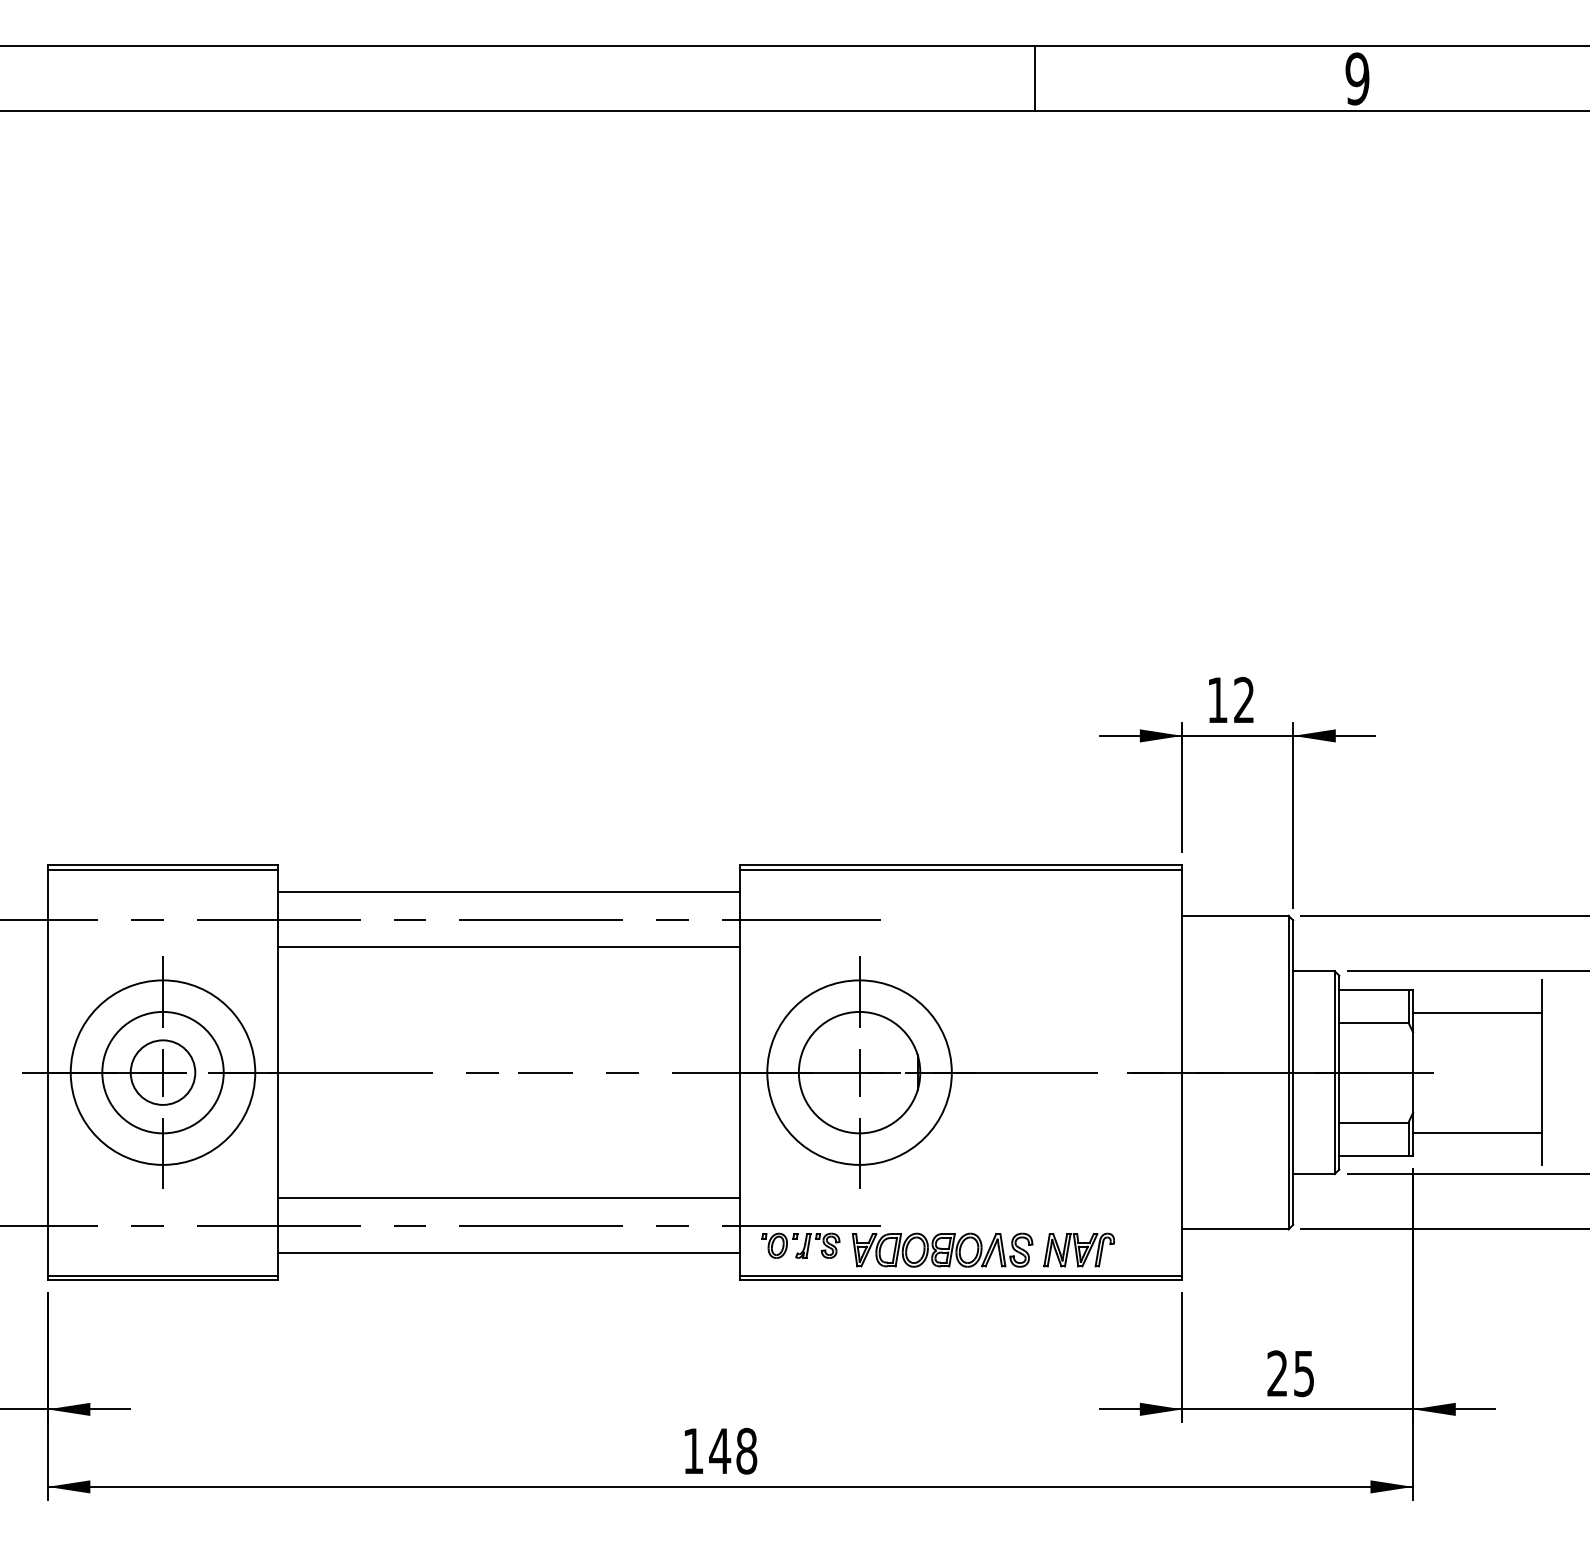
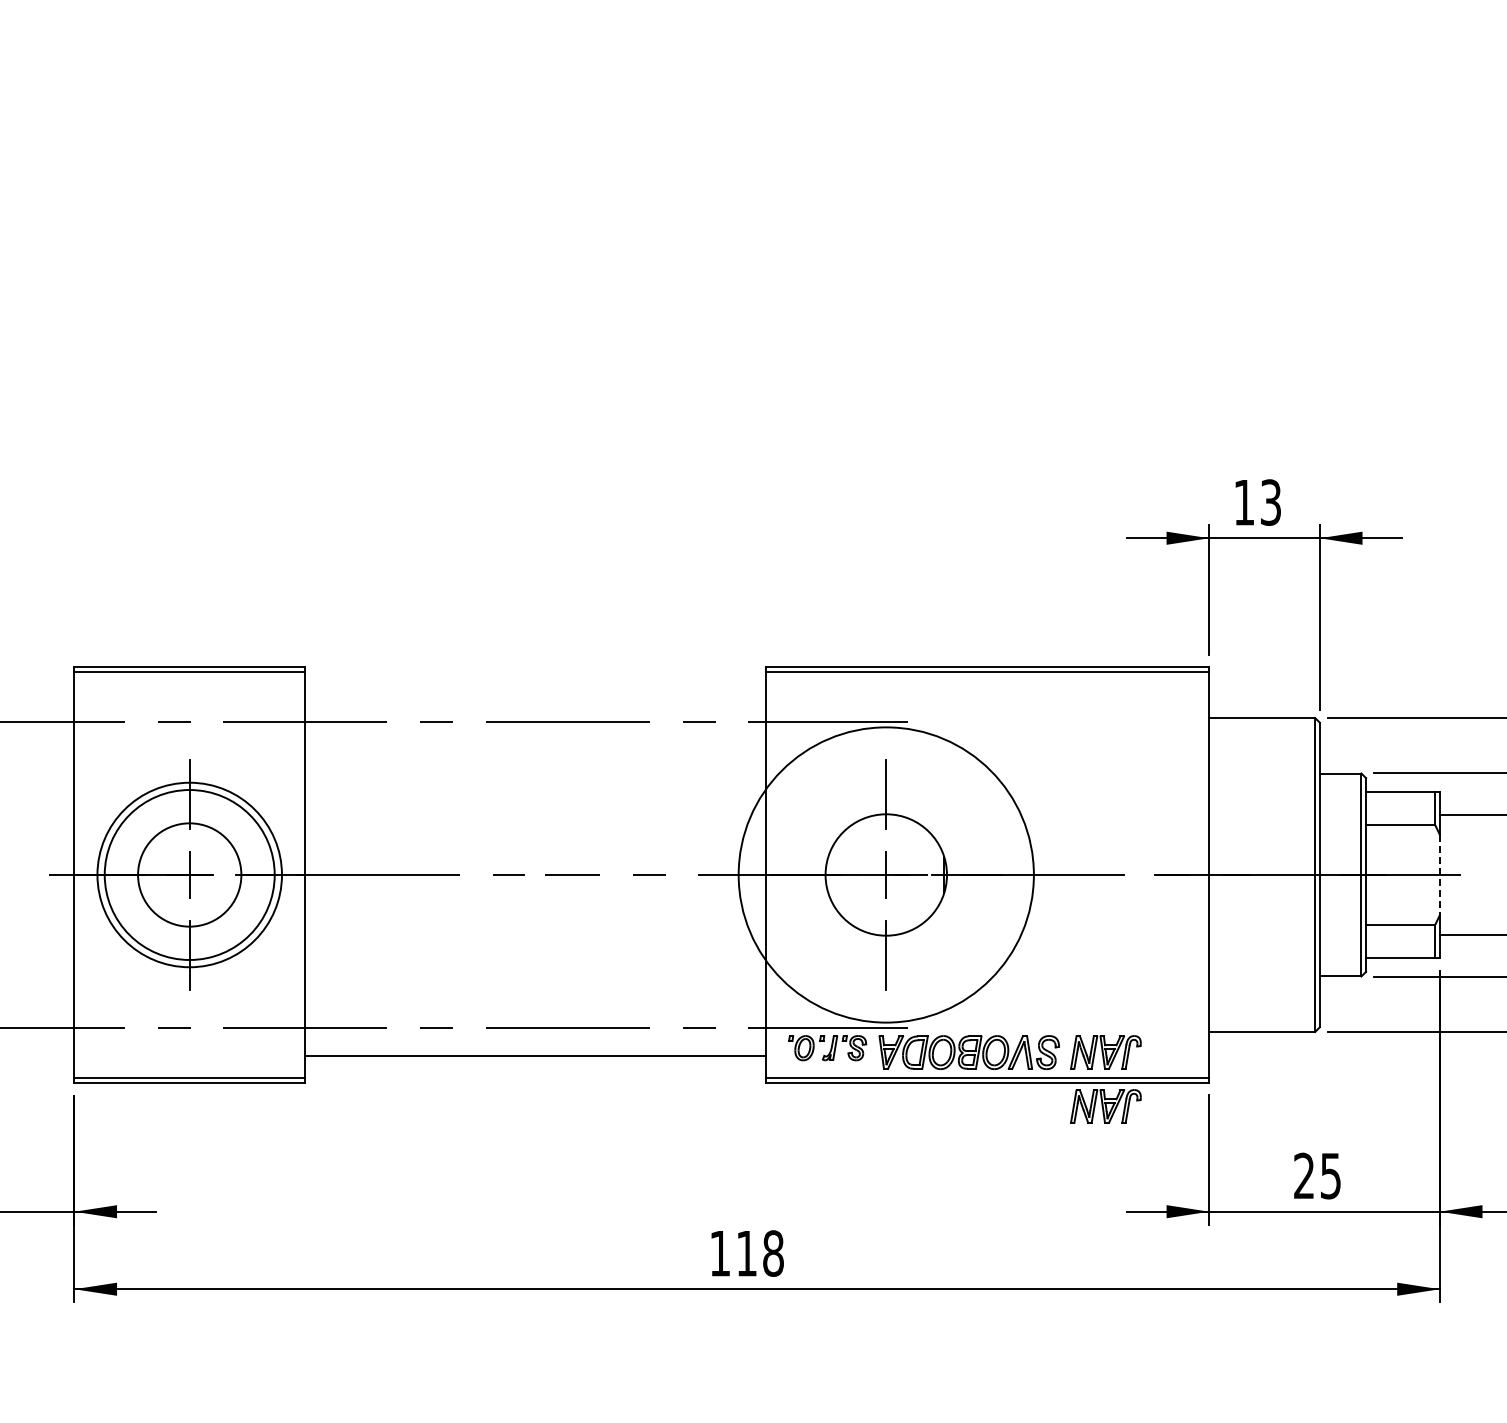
text: (1244, 700) -> (1271, 502), 12 -> 13
line: (508, 891) -> (535, 693), removed
line: (508, 947) -> (535, 749), removed
circle: (162, 1072) -> (189, 874), size x1.4
circle: (162, 1072) -> (189, 874), size x1.6
circle: (859, 1072) -> (886, 874), size x1.6
line: (1413, 1073) -> (1440, 875), solid -> dashed
line: (508, 1198) -> (535, 1000), removed
part: (1078, 1303) -> (1105, 1105), added
text: (720, 1450) -> (747, 1252), 148 -> 118

